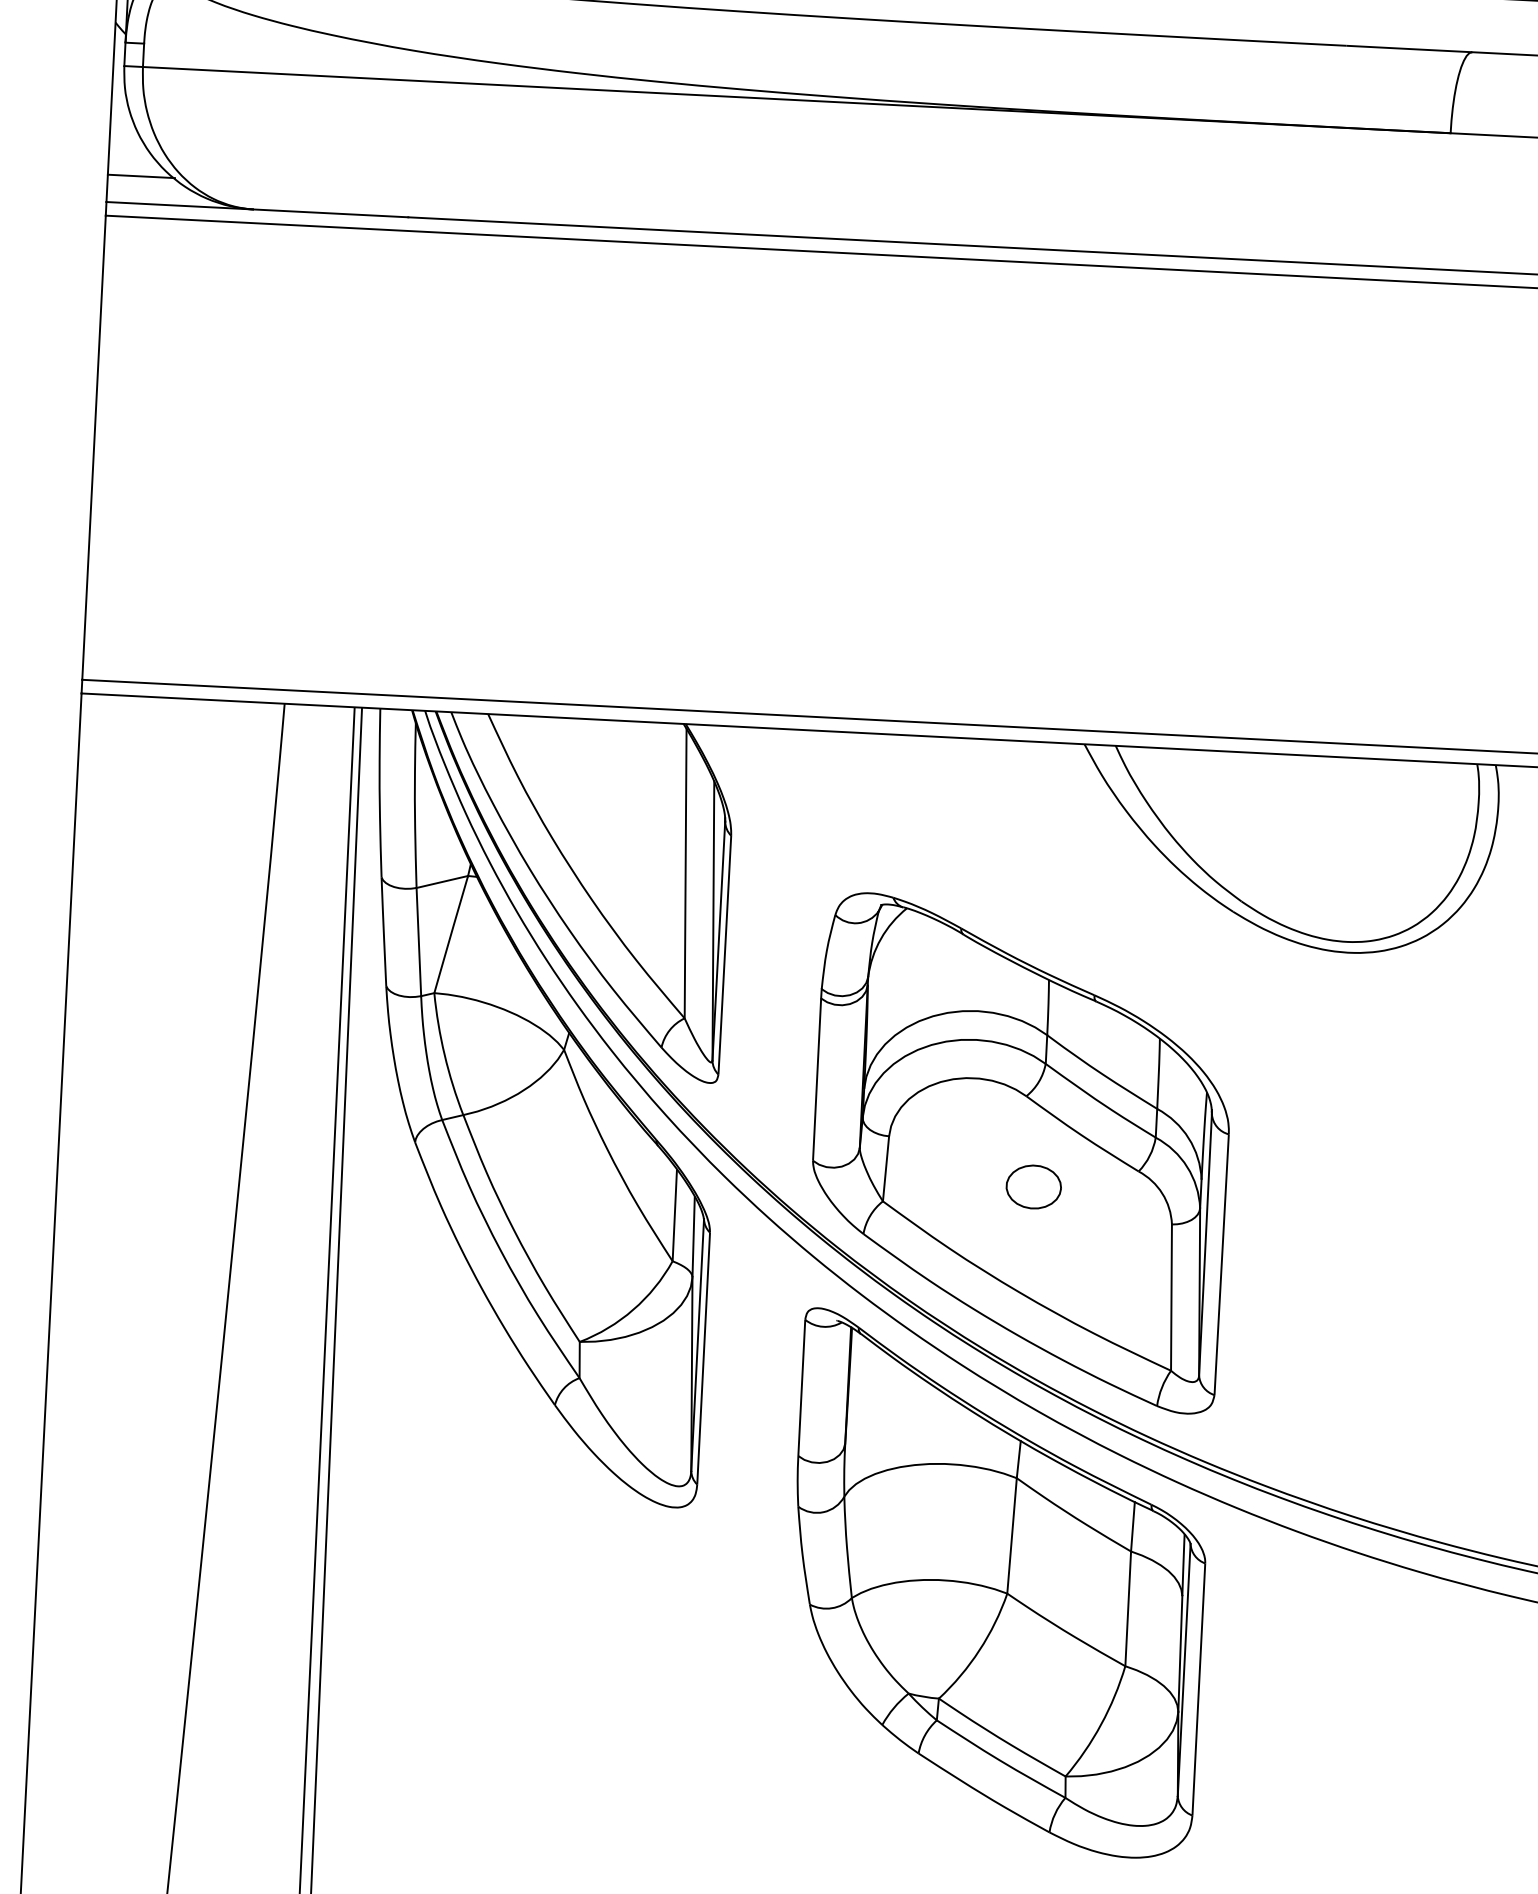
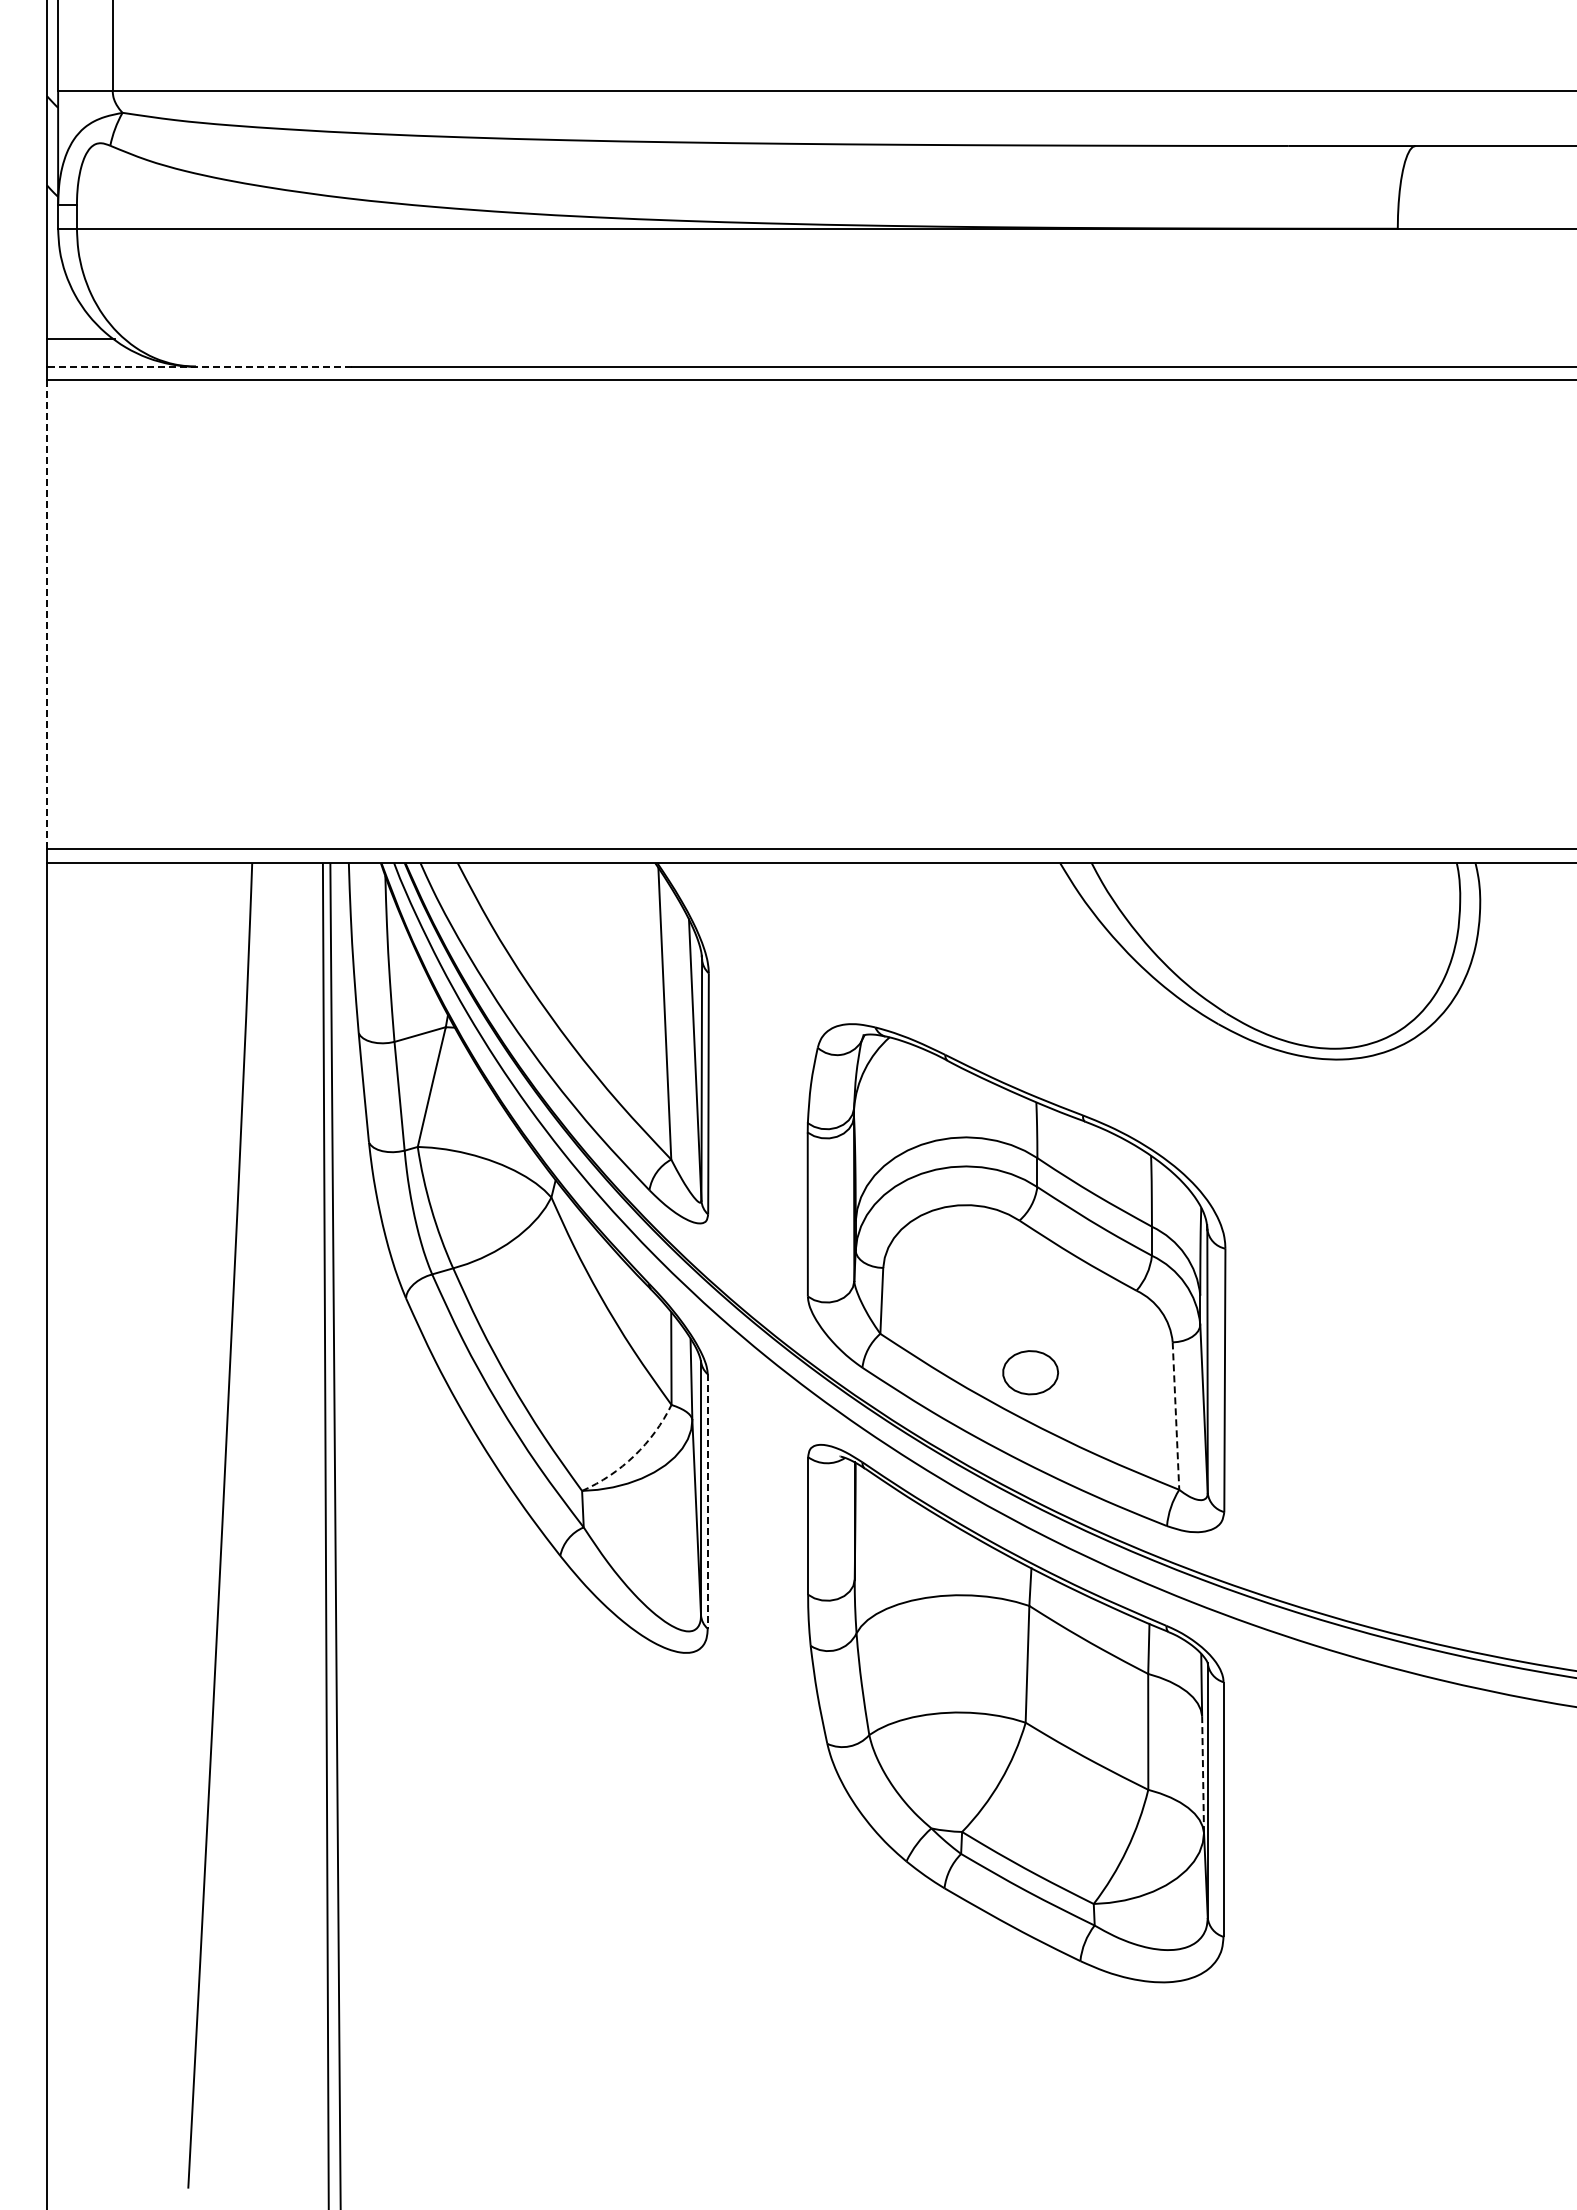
line: (257, 209) -> (199, 366), solid -> dashed
line: (94, 448) -> (47, 615), solid -> dashed
part: (1033, 1186) -> (1030, 1372), moved
line: (1170, 1297) -> (1175, 1416), solid -> dashed
arc: (633, 1309) -> (634, 1455), solid -> dashed
line: (703, 1358) -> (707, 1501), solid -> dashed
line: (1180, 1653) -> (1203, 1774), solid -> dashed

